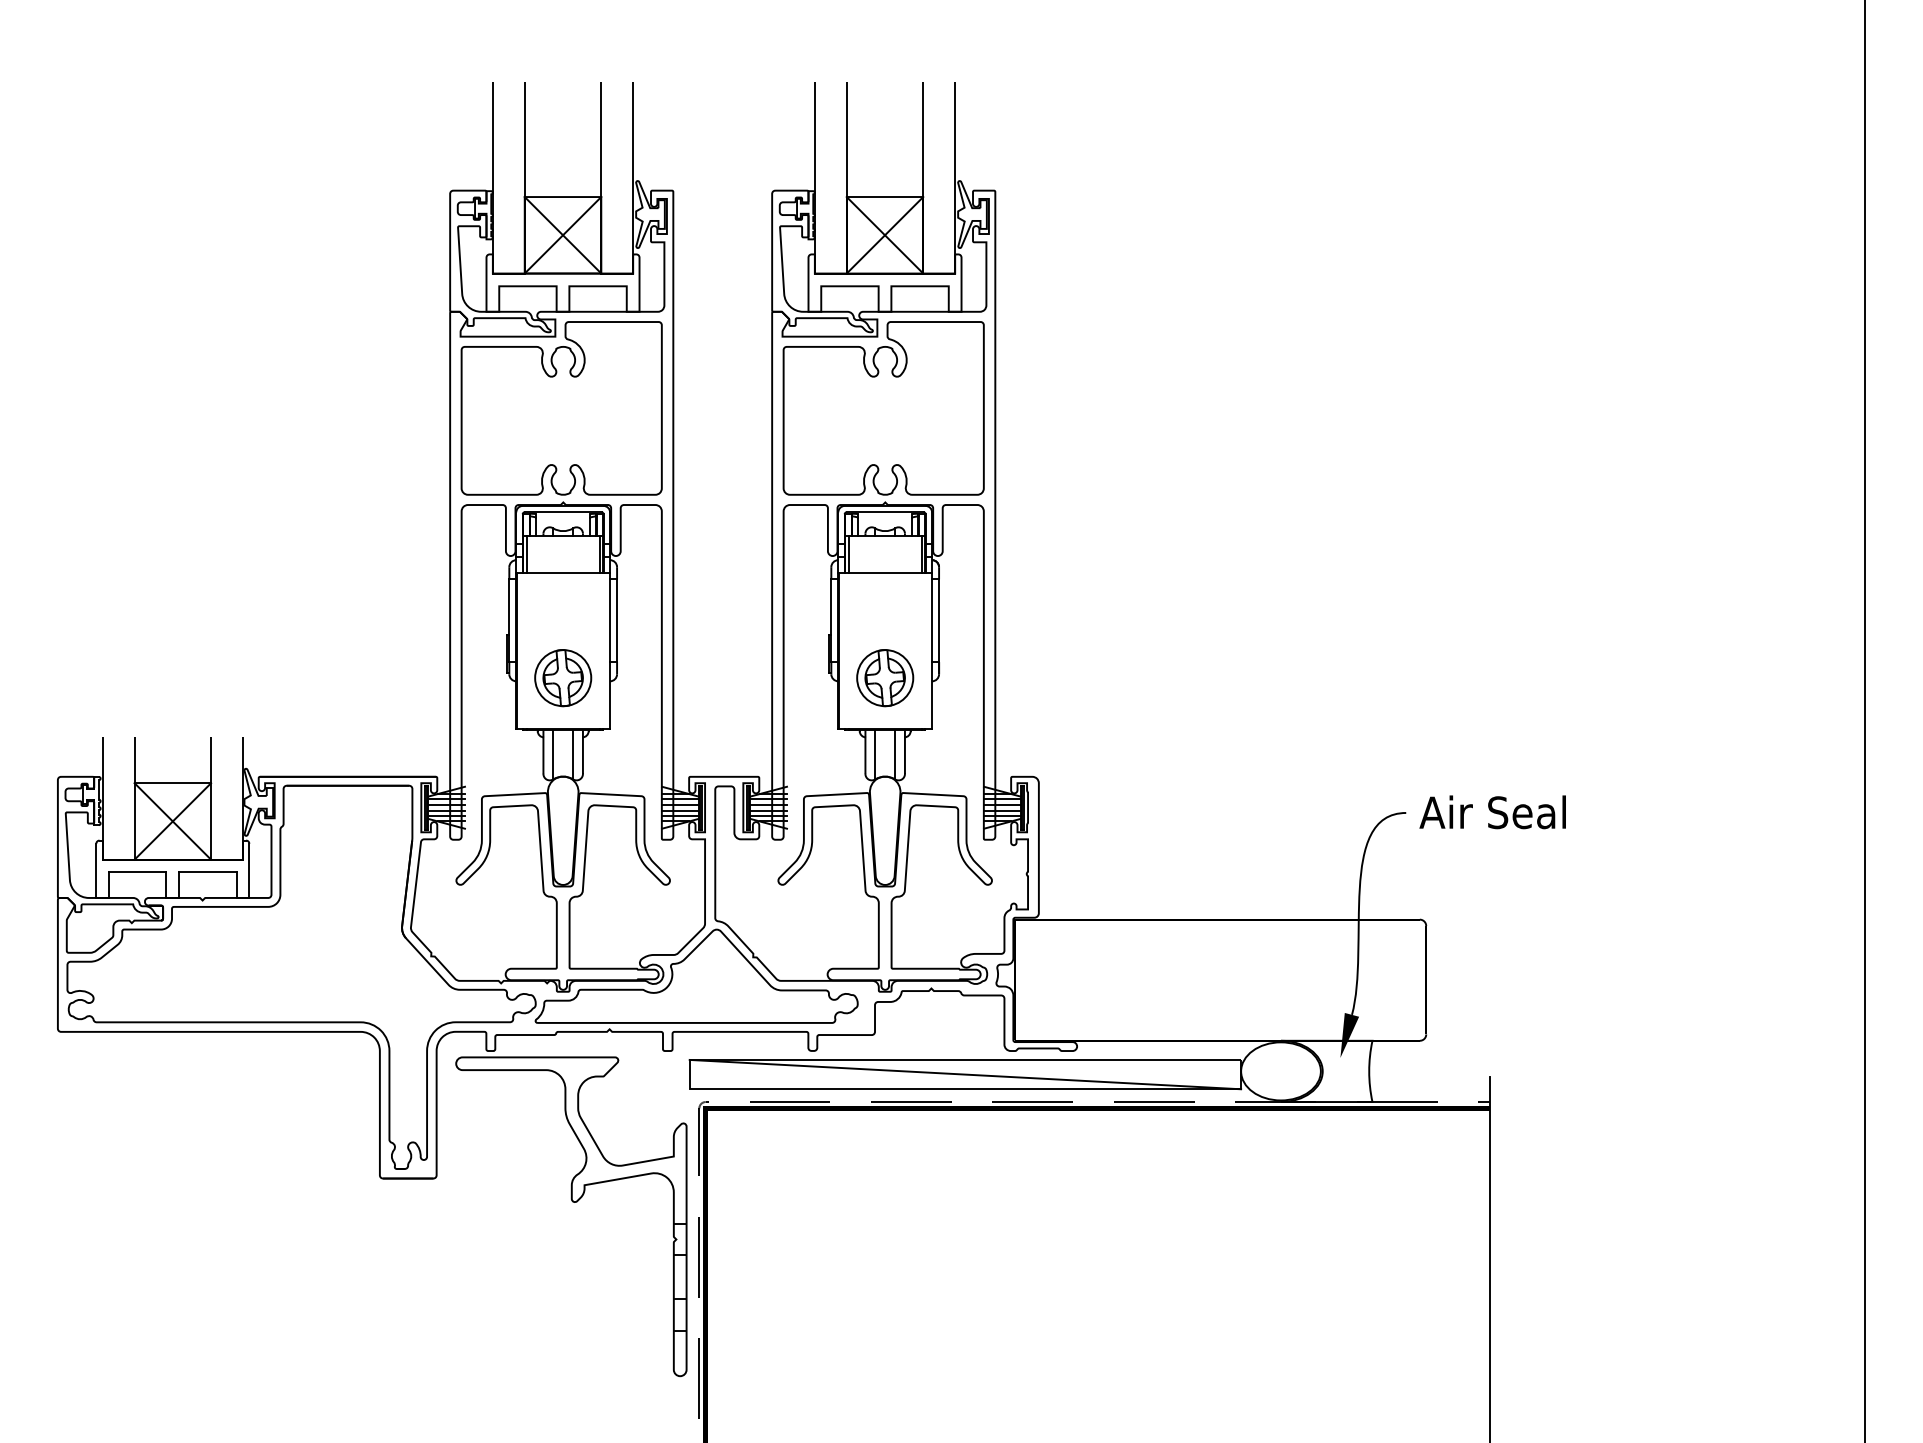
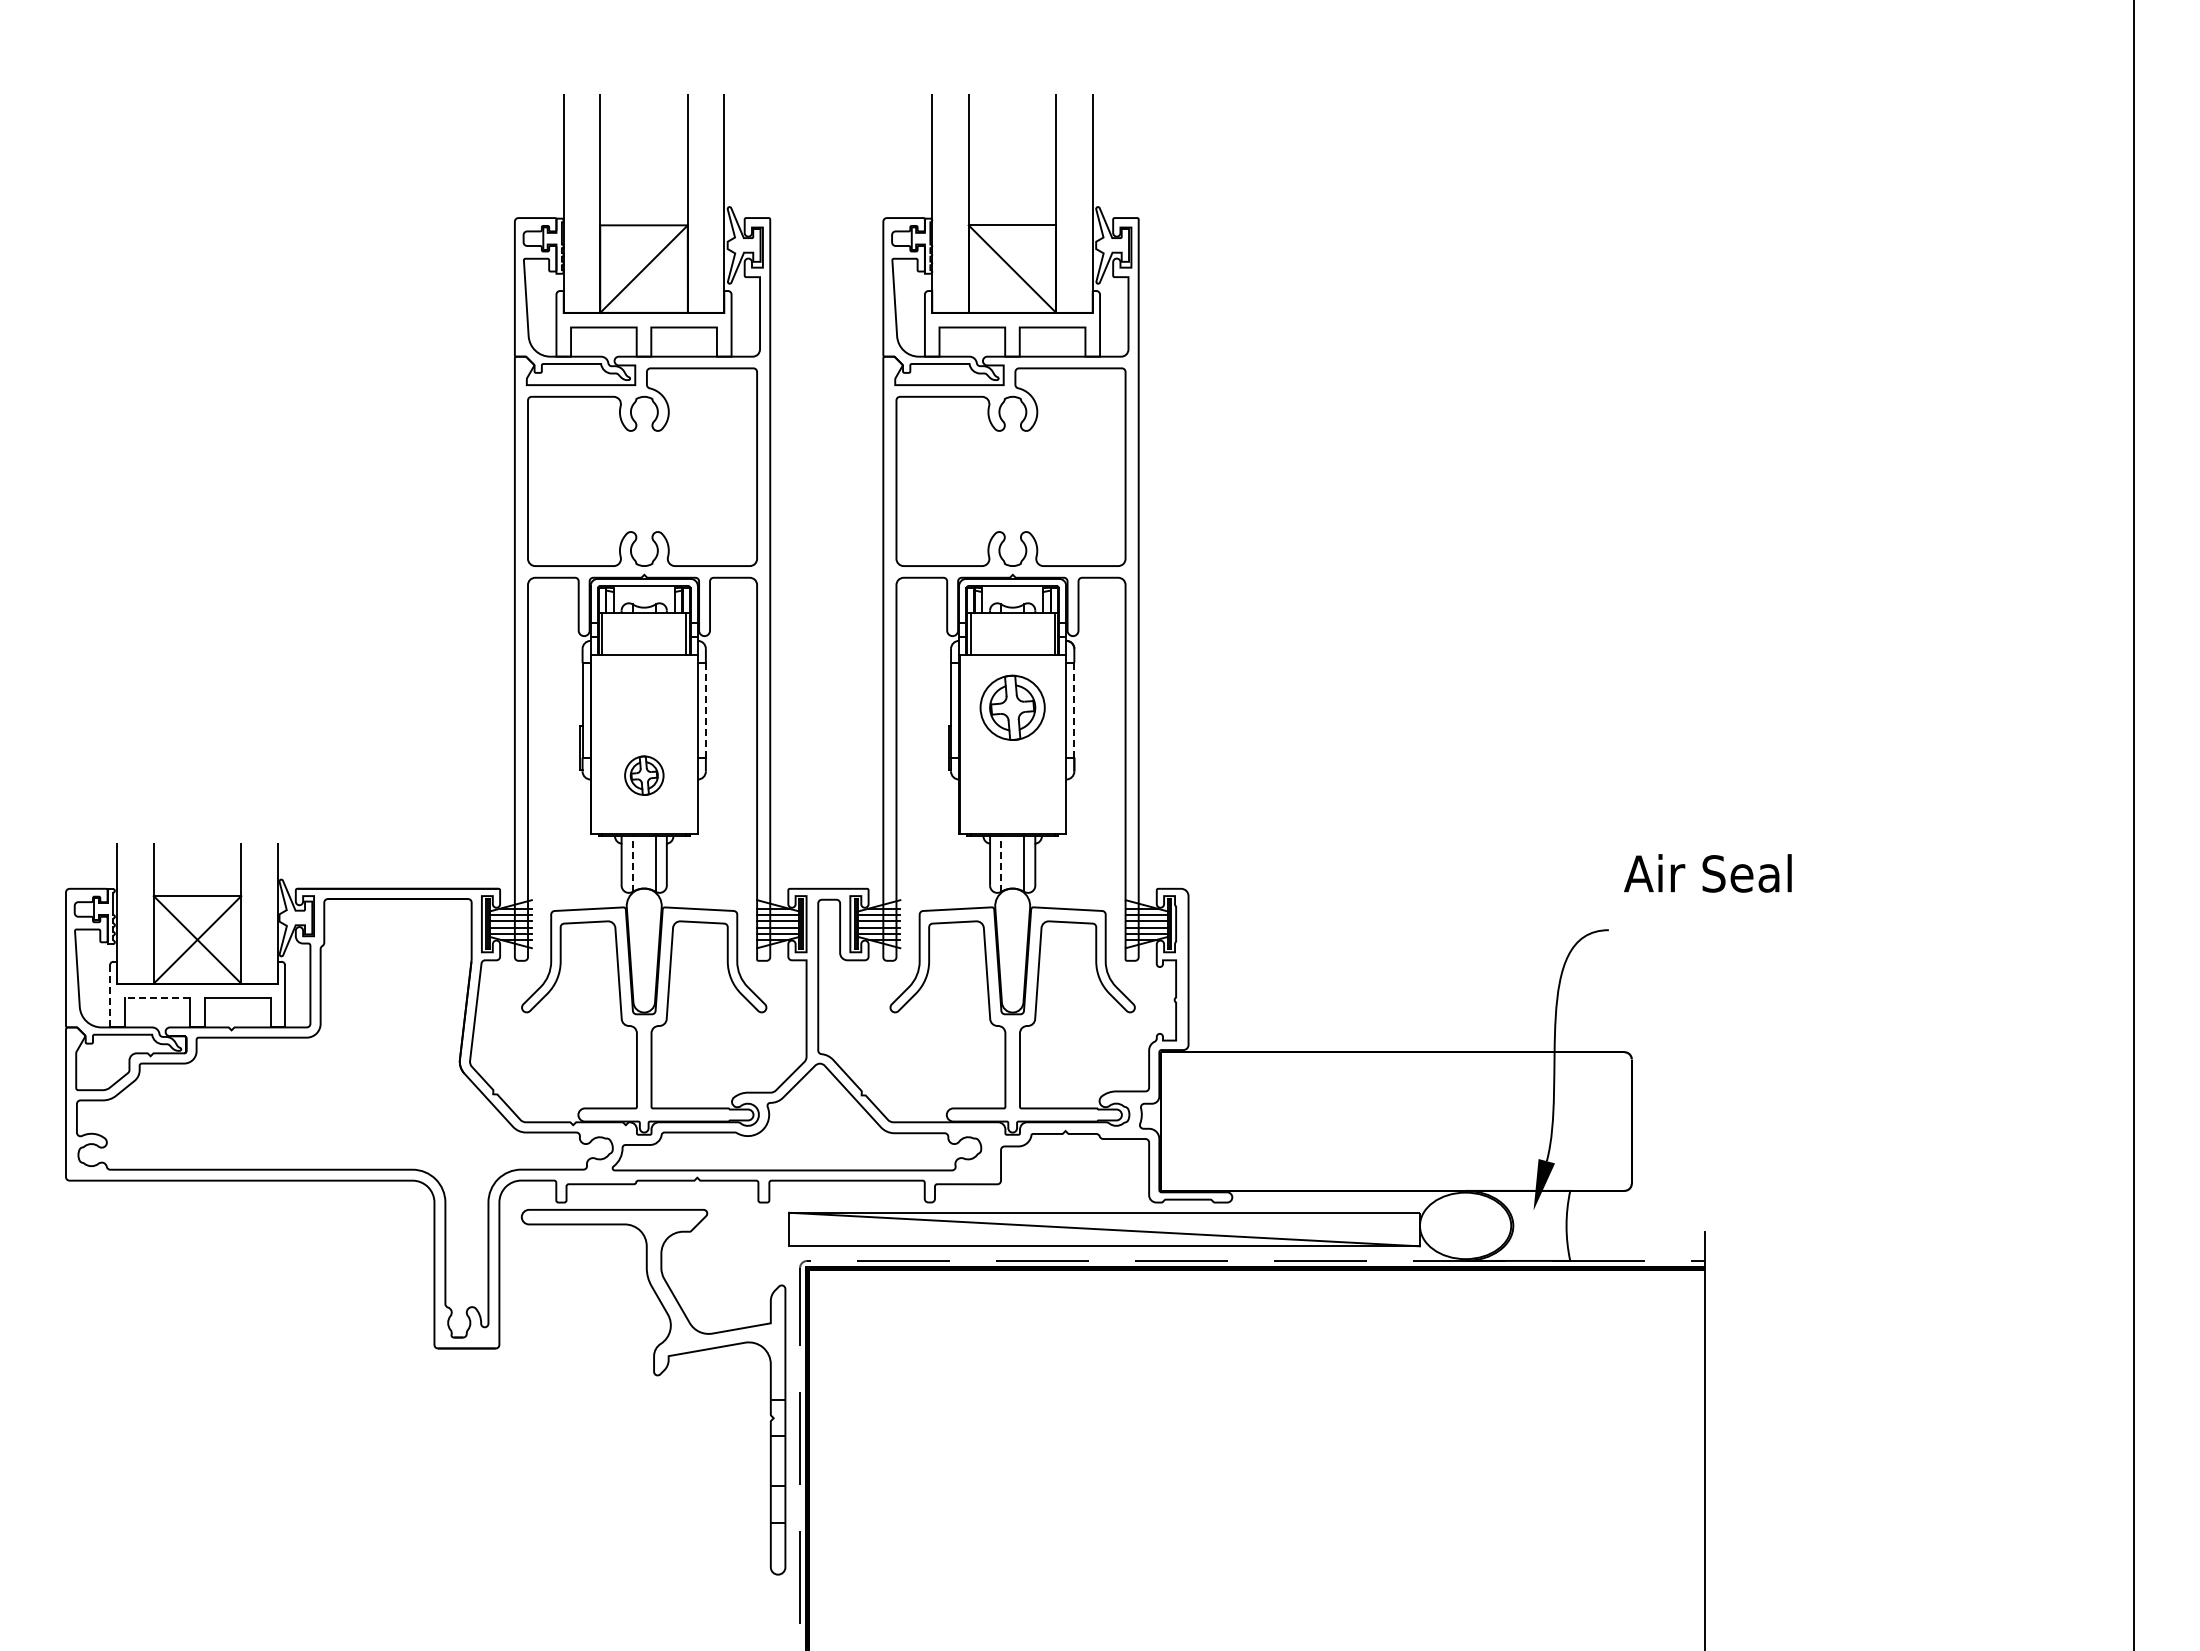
line: (562, 234) -> (643, 268), removed
line: (885, 234) -> (1012, 268), removed
line: (616, 620) -> (705, 709), solid -> dashed
line: (939, 620) -> (1074, 709), solid -> dashed
part: (563, 677) -> (644, 775), size x0.6
part: (885, 677) -> (1012, 707), moved
line: (552, 754) -> (632, 863), solid -> dashed
line: (875, 754) -> (1001, 863), solid -> dashed
text: (1492, 812) -> (1707, 873), moved
line: (95, 870) -> (109, 996), solid -> dashed
line: (137, 872) -> (157, 998), solid -> dashed

